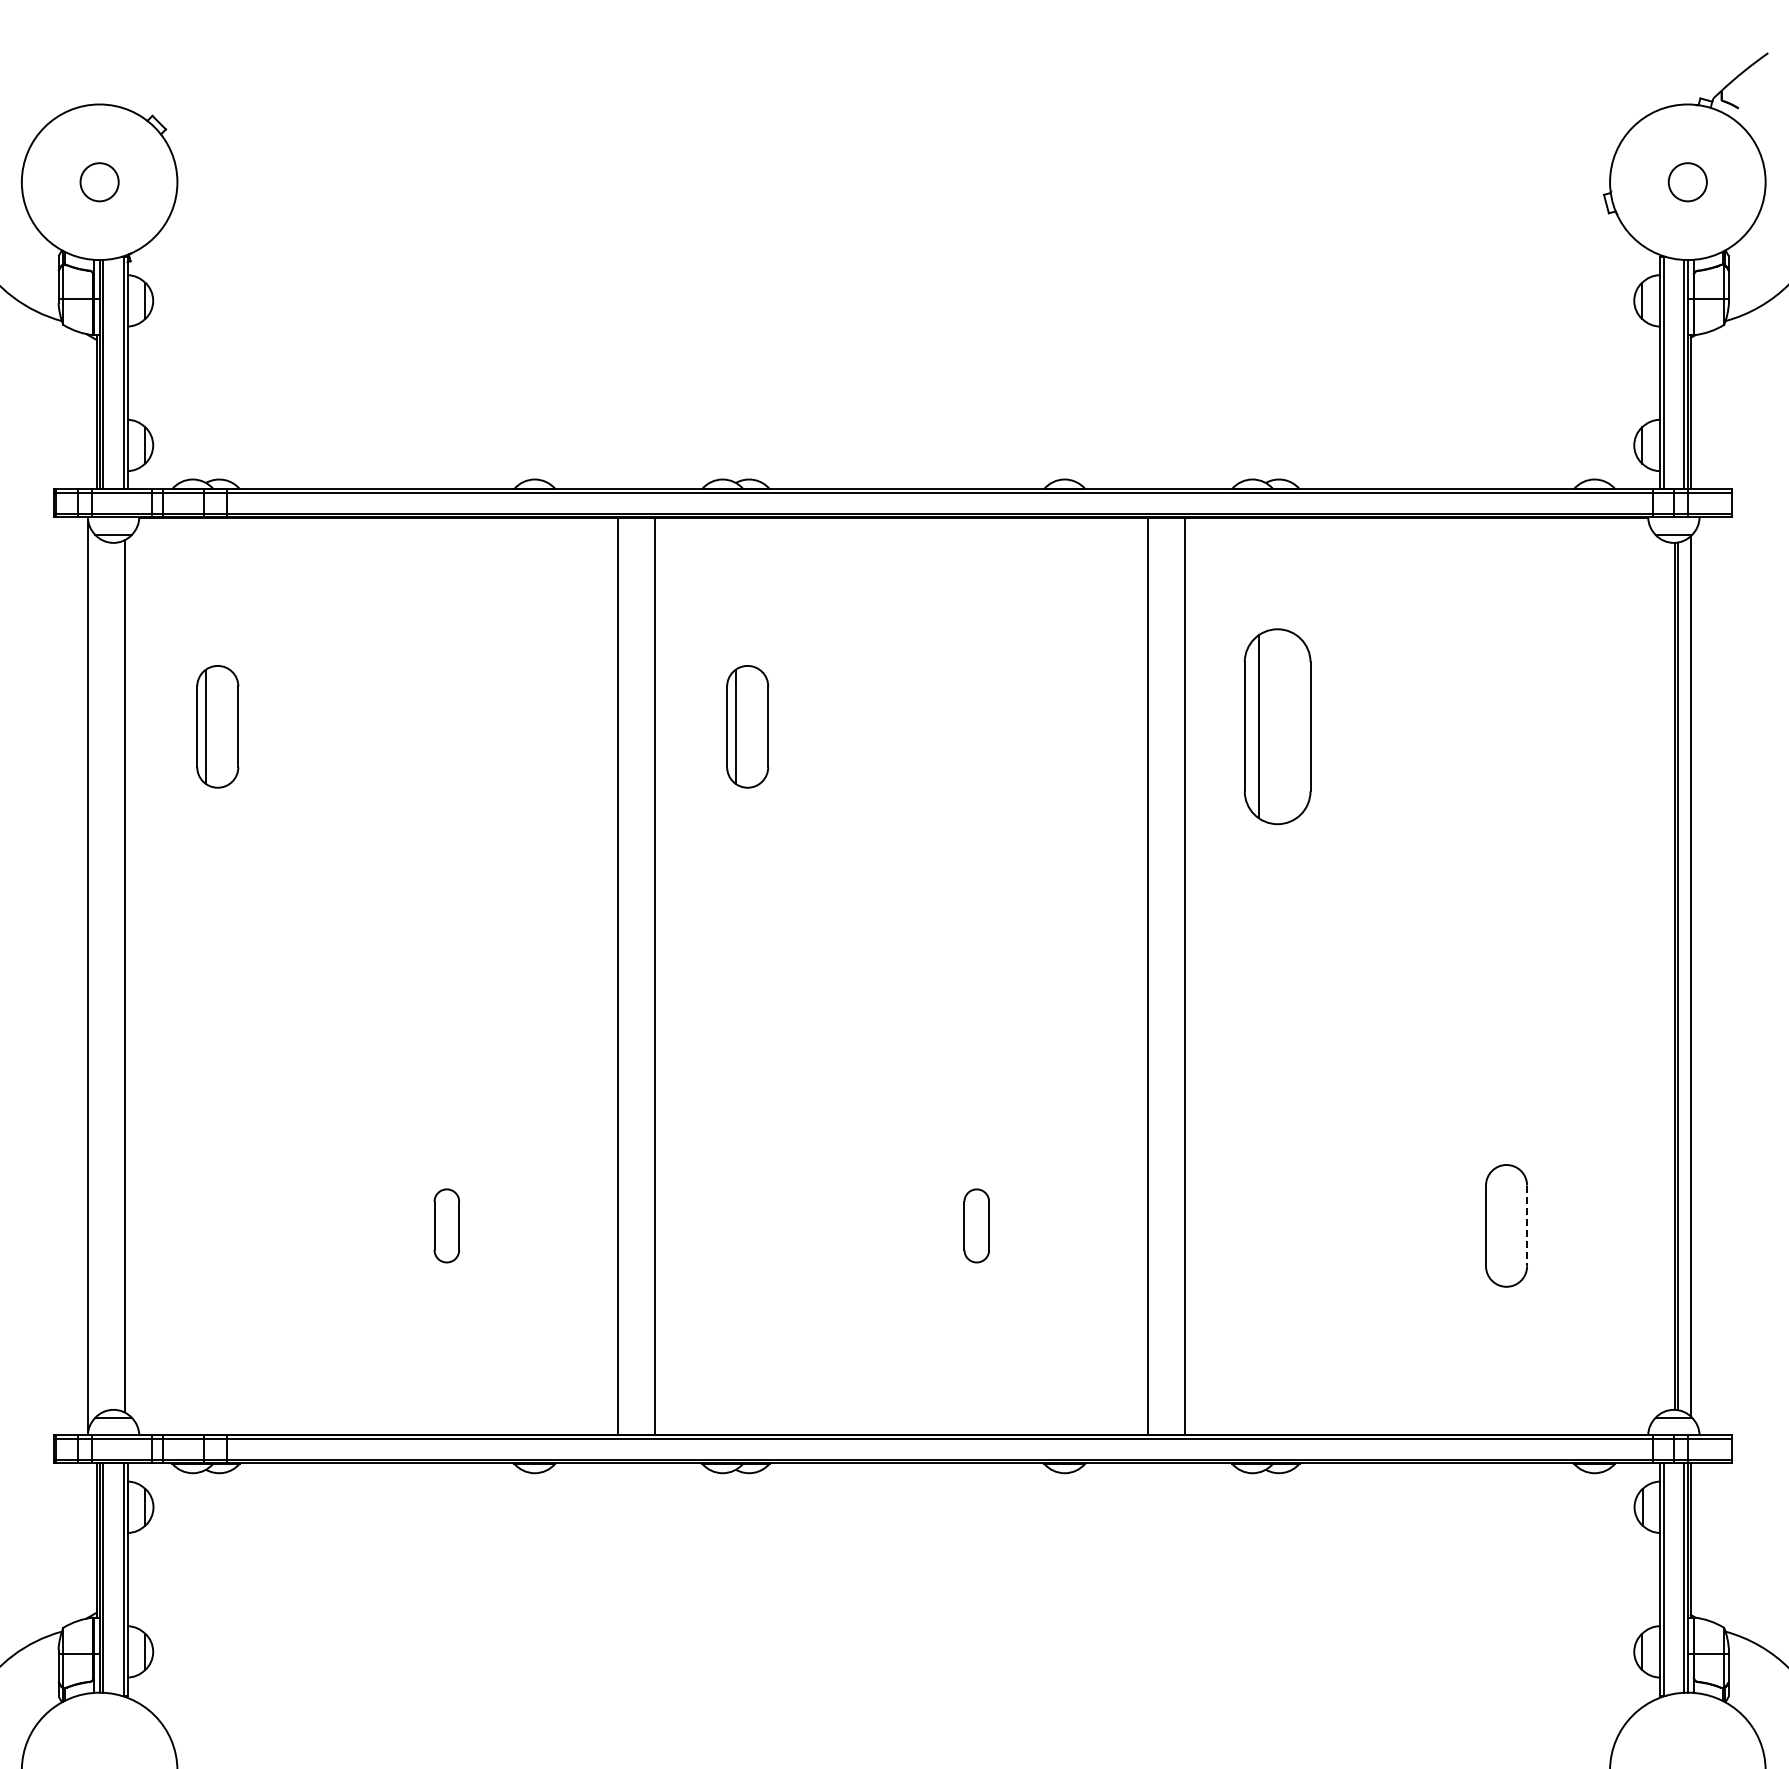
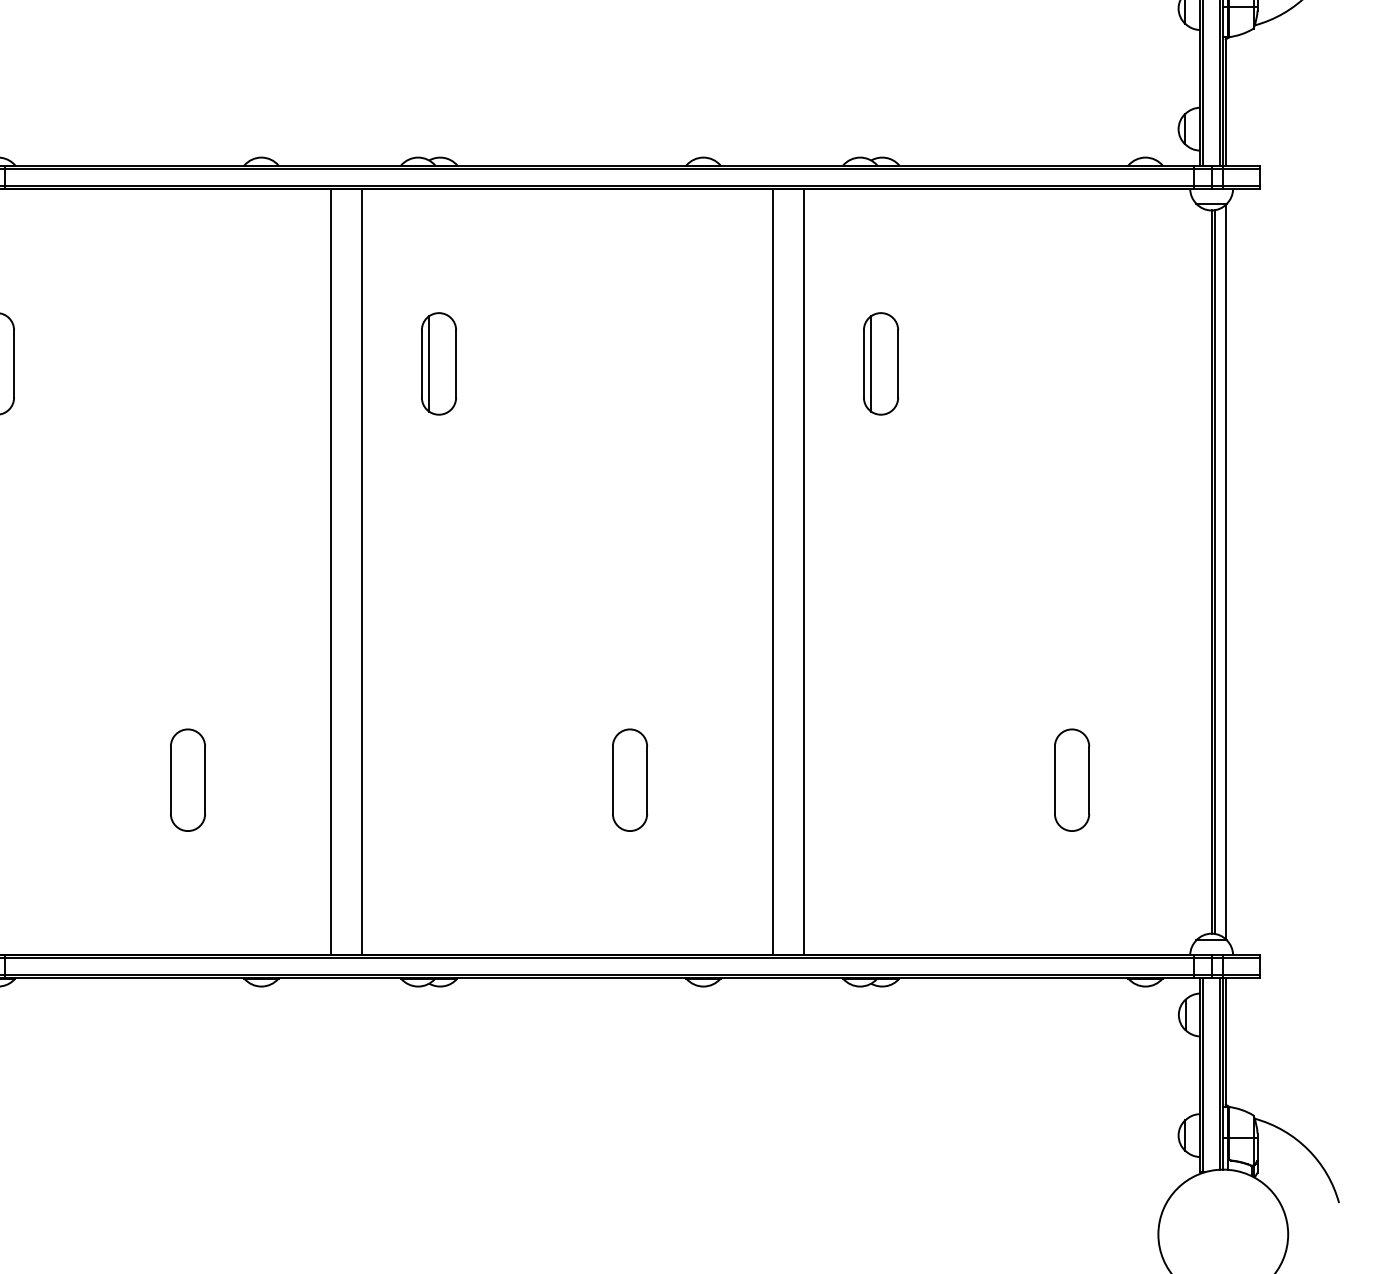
part: (1277, 726) -> (880, 363), size x0.62
part: (446, 1225) -> (187, 779), size x1.67
part: (976, 1225) -> (629, 779), size x1.67
line: (1527, 1226) -> (1089, 780), dashed -> solid

